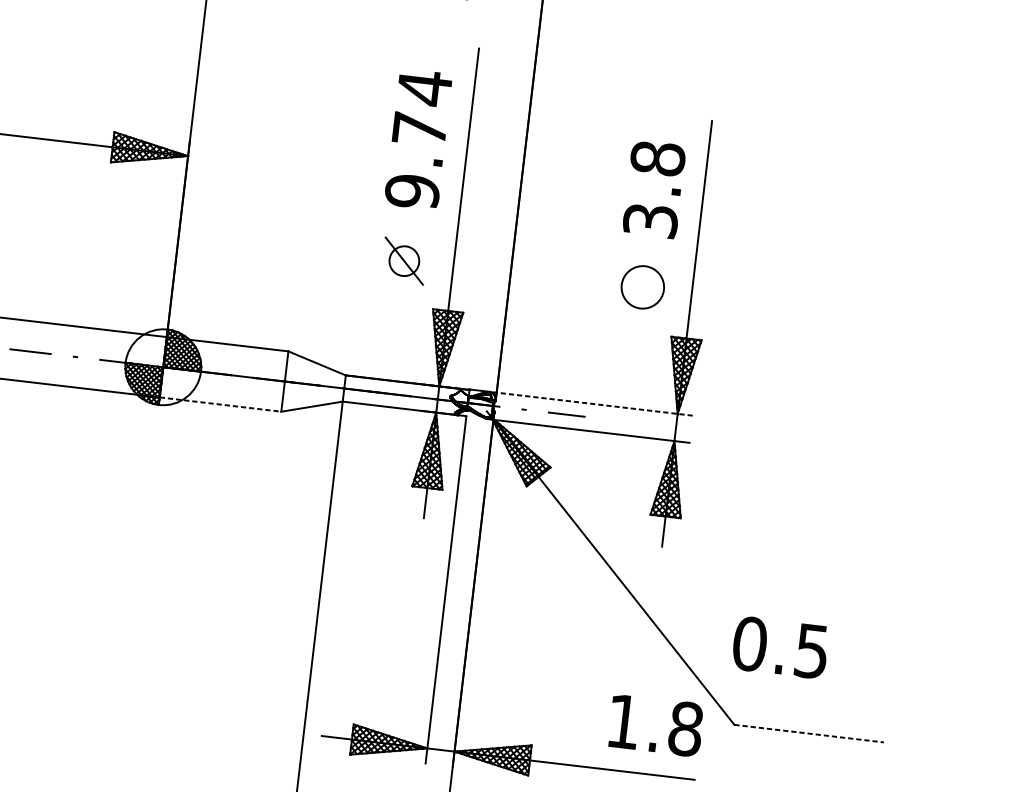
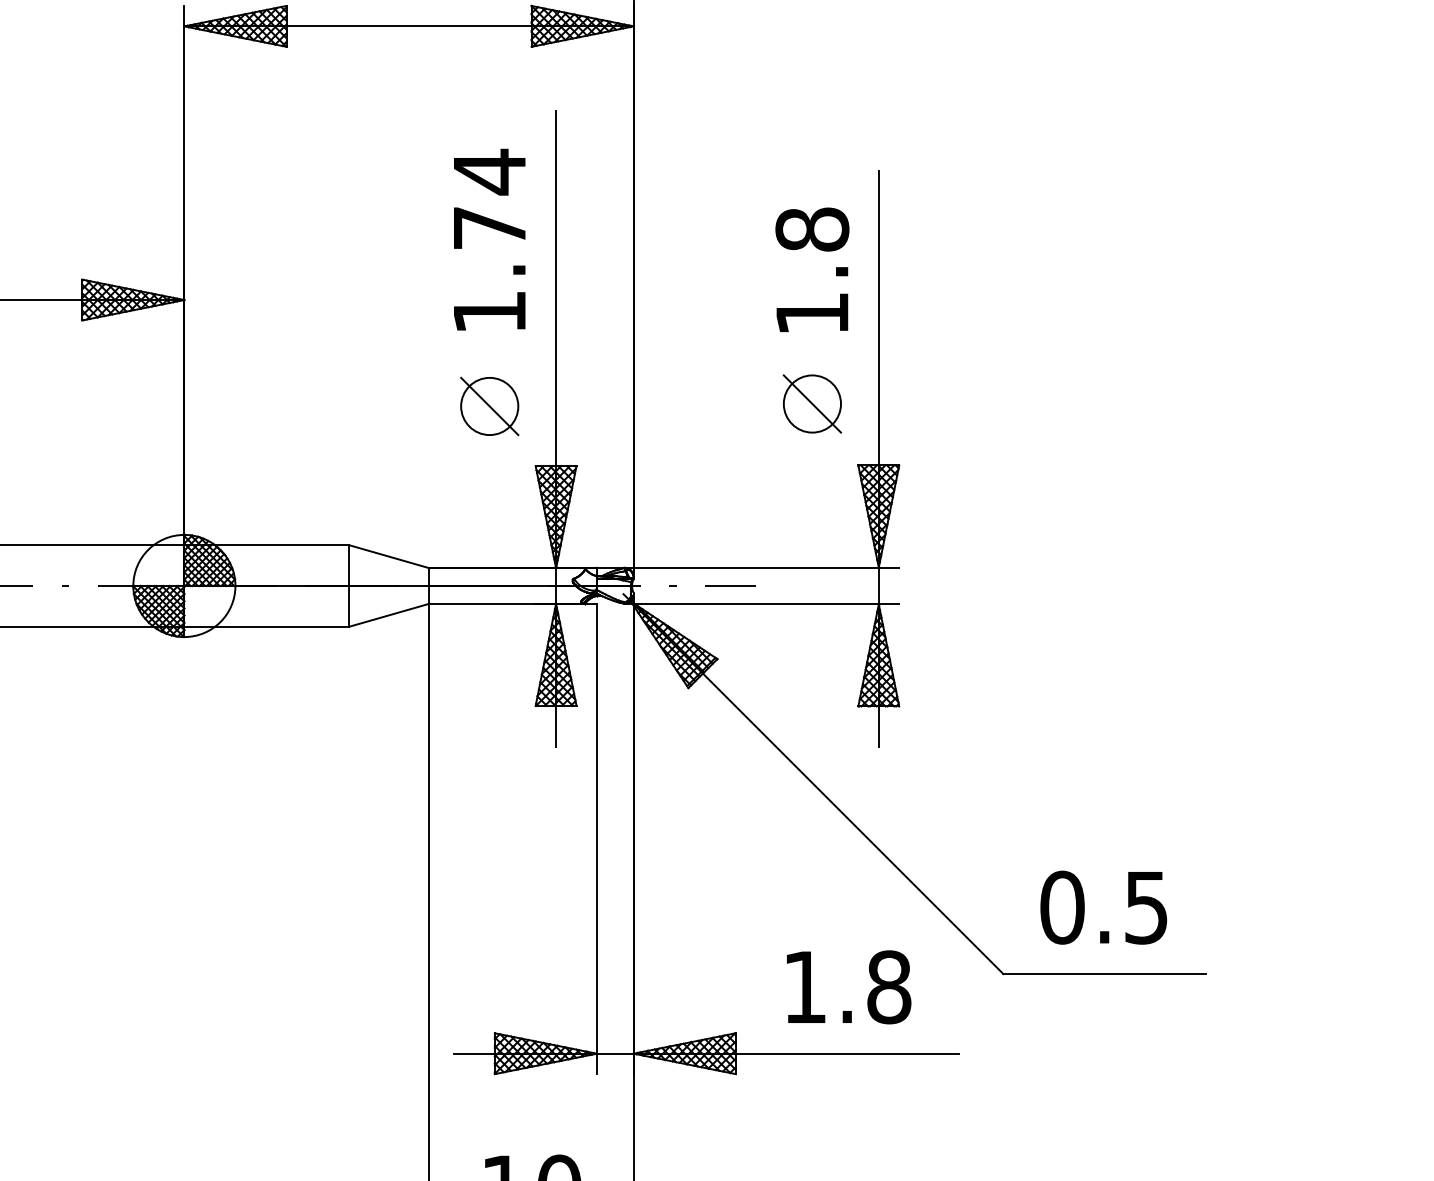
text: (412, 191) -> (489, 312), 9.74 -> 1.74
text: (650, 220) -> (812, 313), 3.8 -> 1.8
circle: (404, 261) -> (489, 406), size x1.43
line: (642, 287) -> (812, 403), added
line: (591, 403) -> (761, 567), dashed -> solid
line: (221, 404) -> (267, 626), dashed -> solid
text: (780, 647) -> (1103, 907), moved
text: (656, 725) -> (849, 987), moved
line: (809, 734) -> (1105, 974), dashed -> solid

